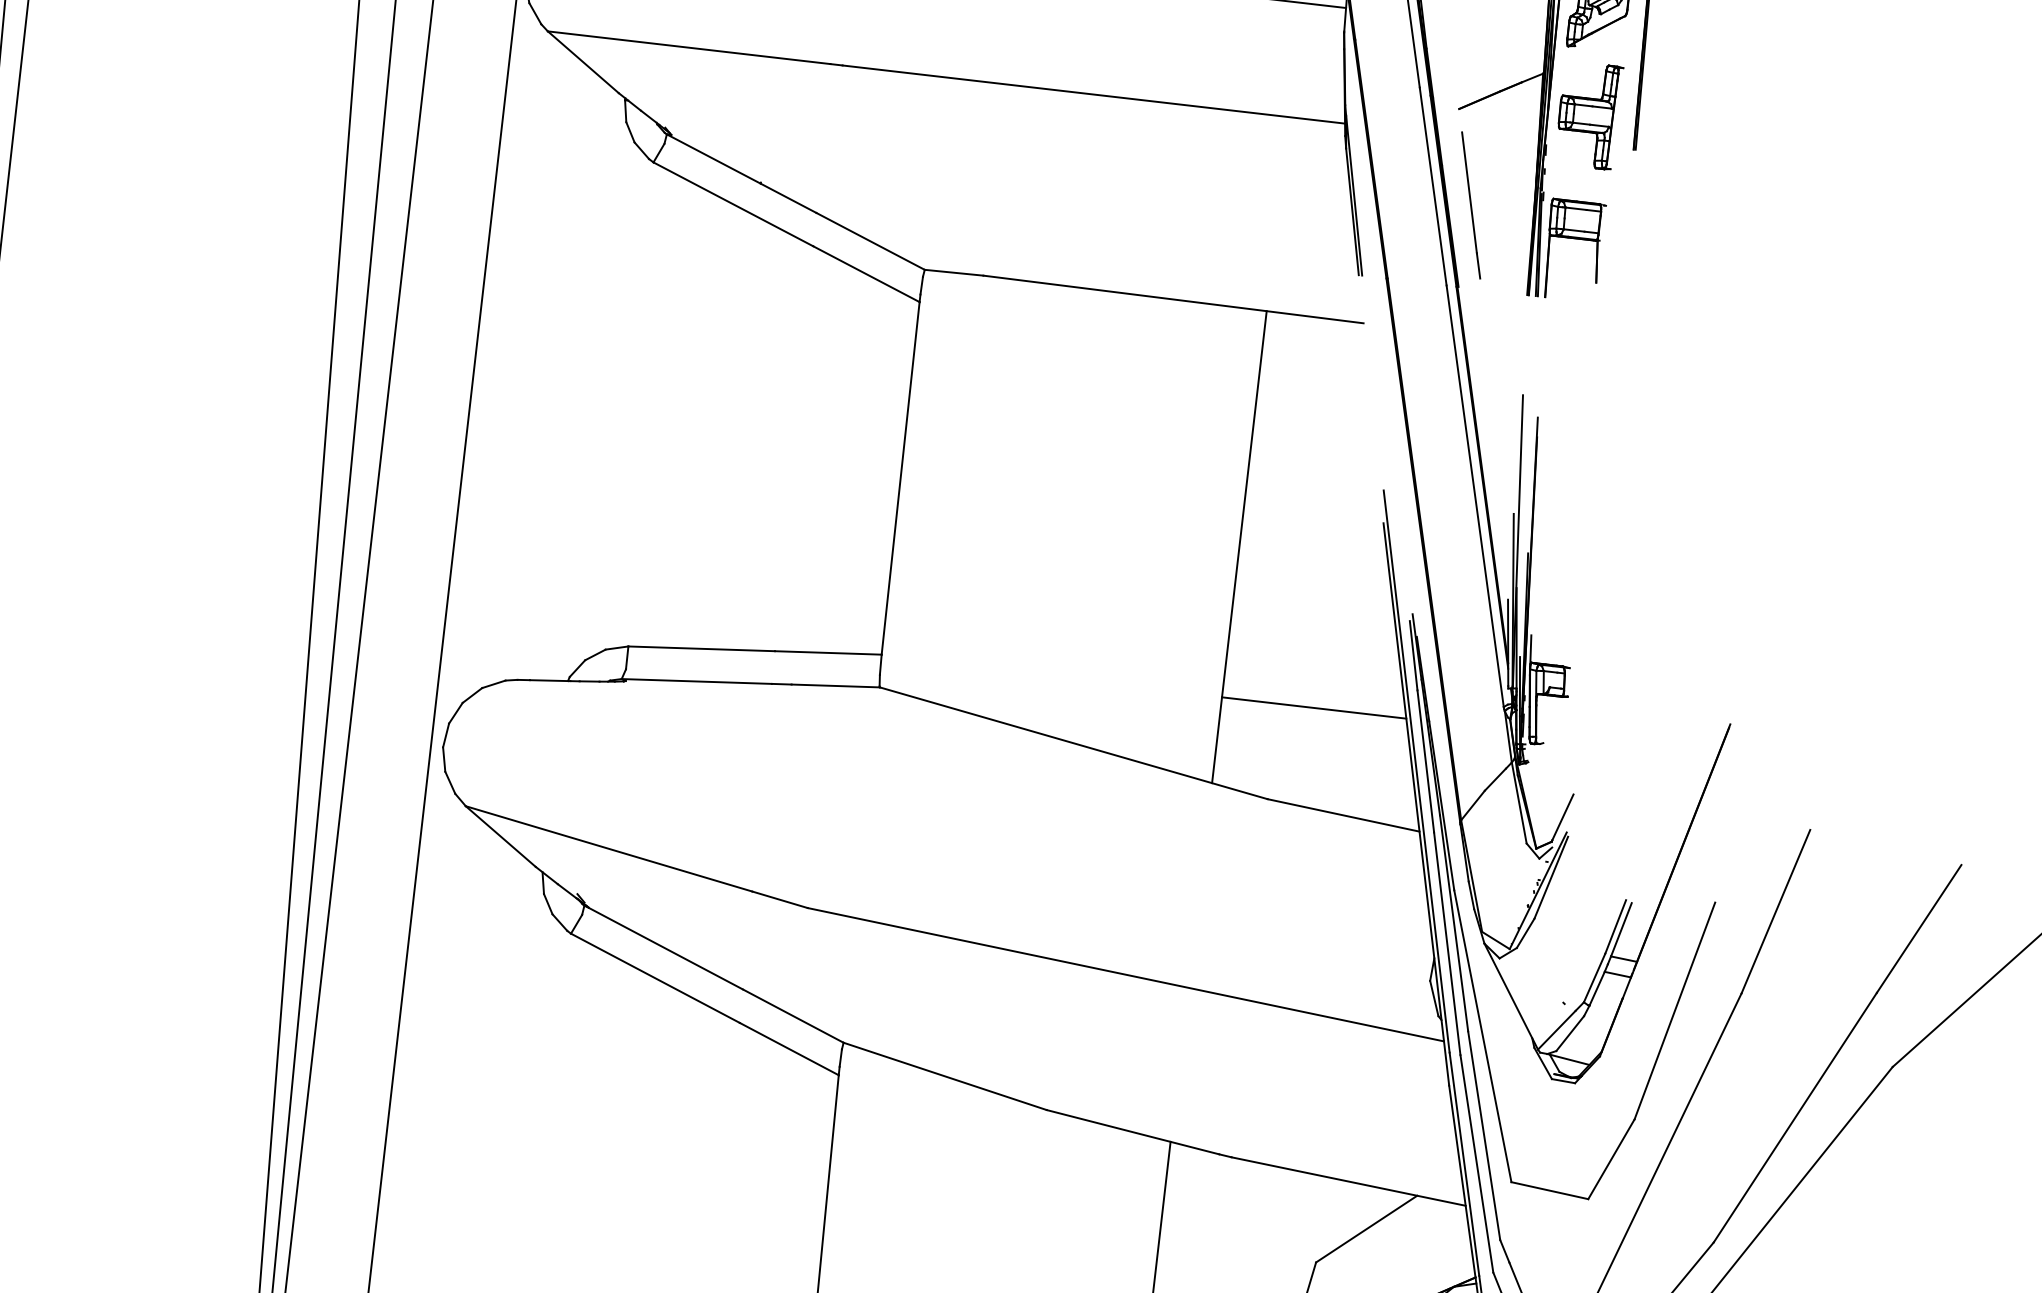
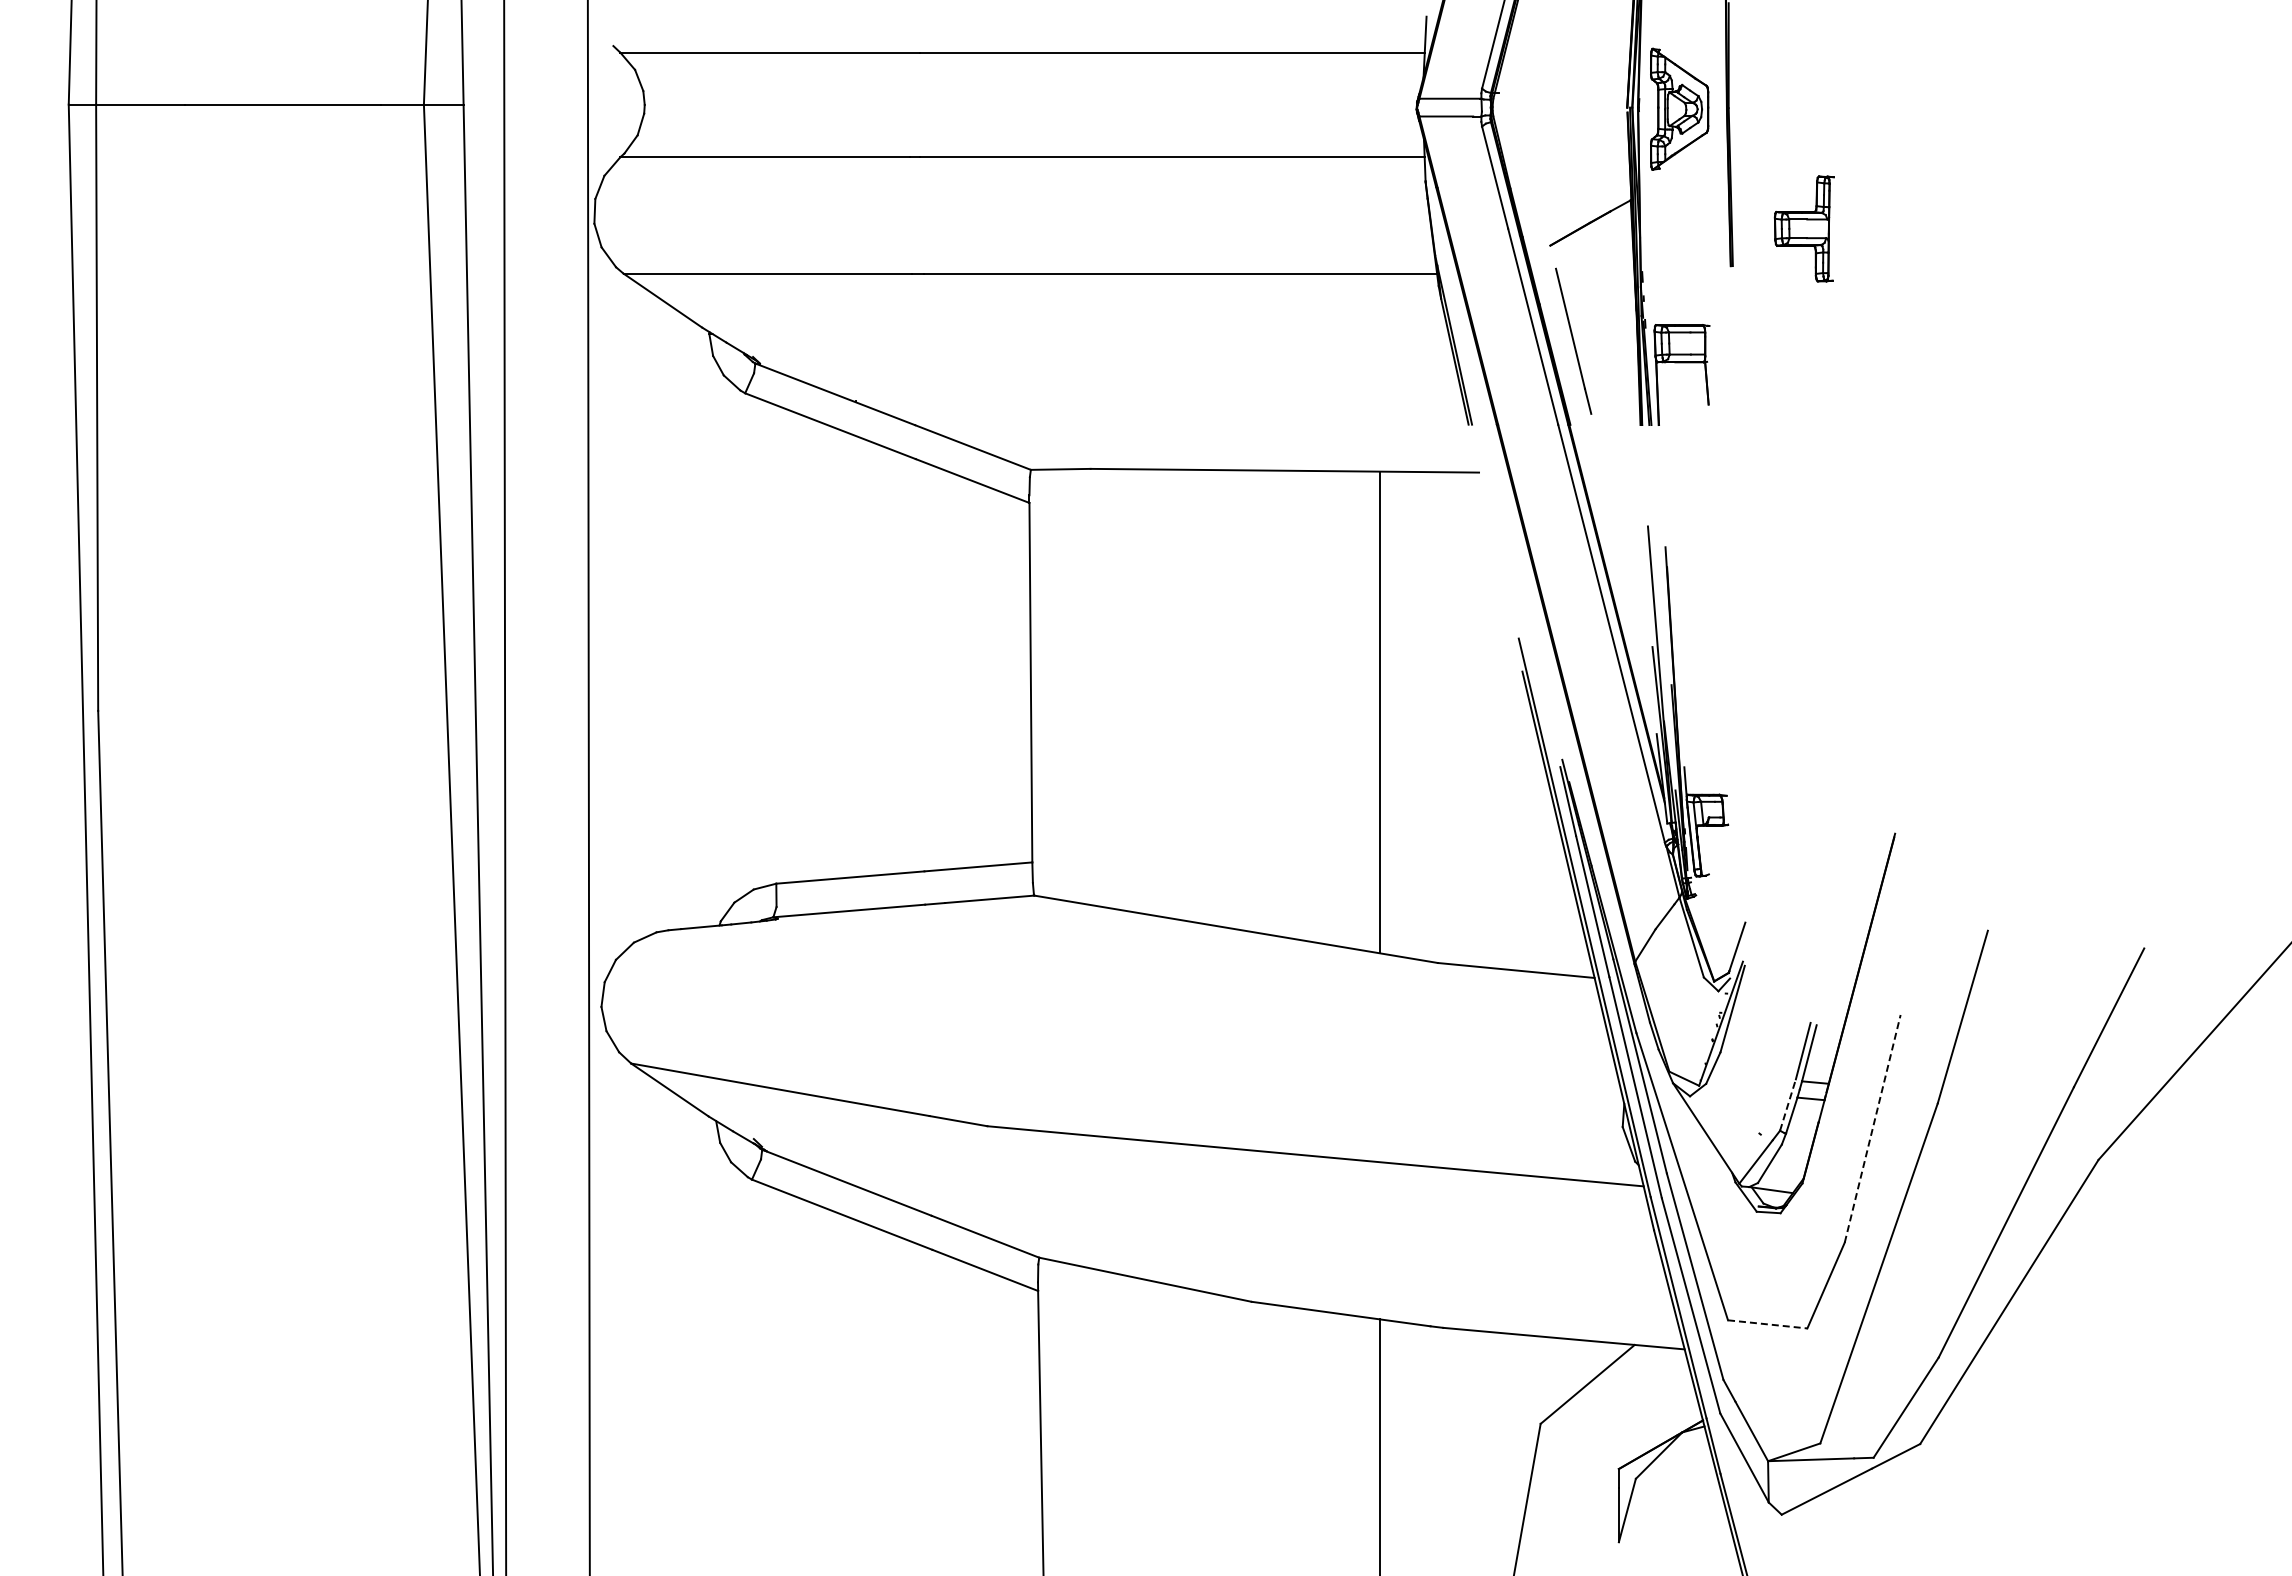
part: (1587, 114) -> (1803, 228), moved
line: (1314, 707) -> (1474, 865), removed
line: (1594, 978) -> (1787, 1105), solid -> dashed
line: (1674, 1010) -> (1872, 1128), solid -> dashed
line: (1549, 1190) -> (1767, 1324), solid -> dashed

